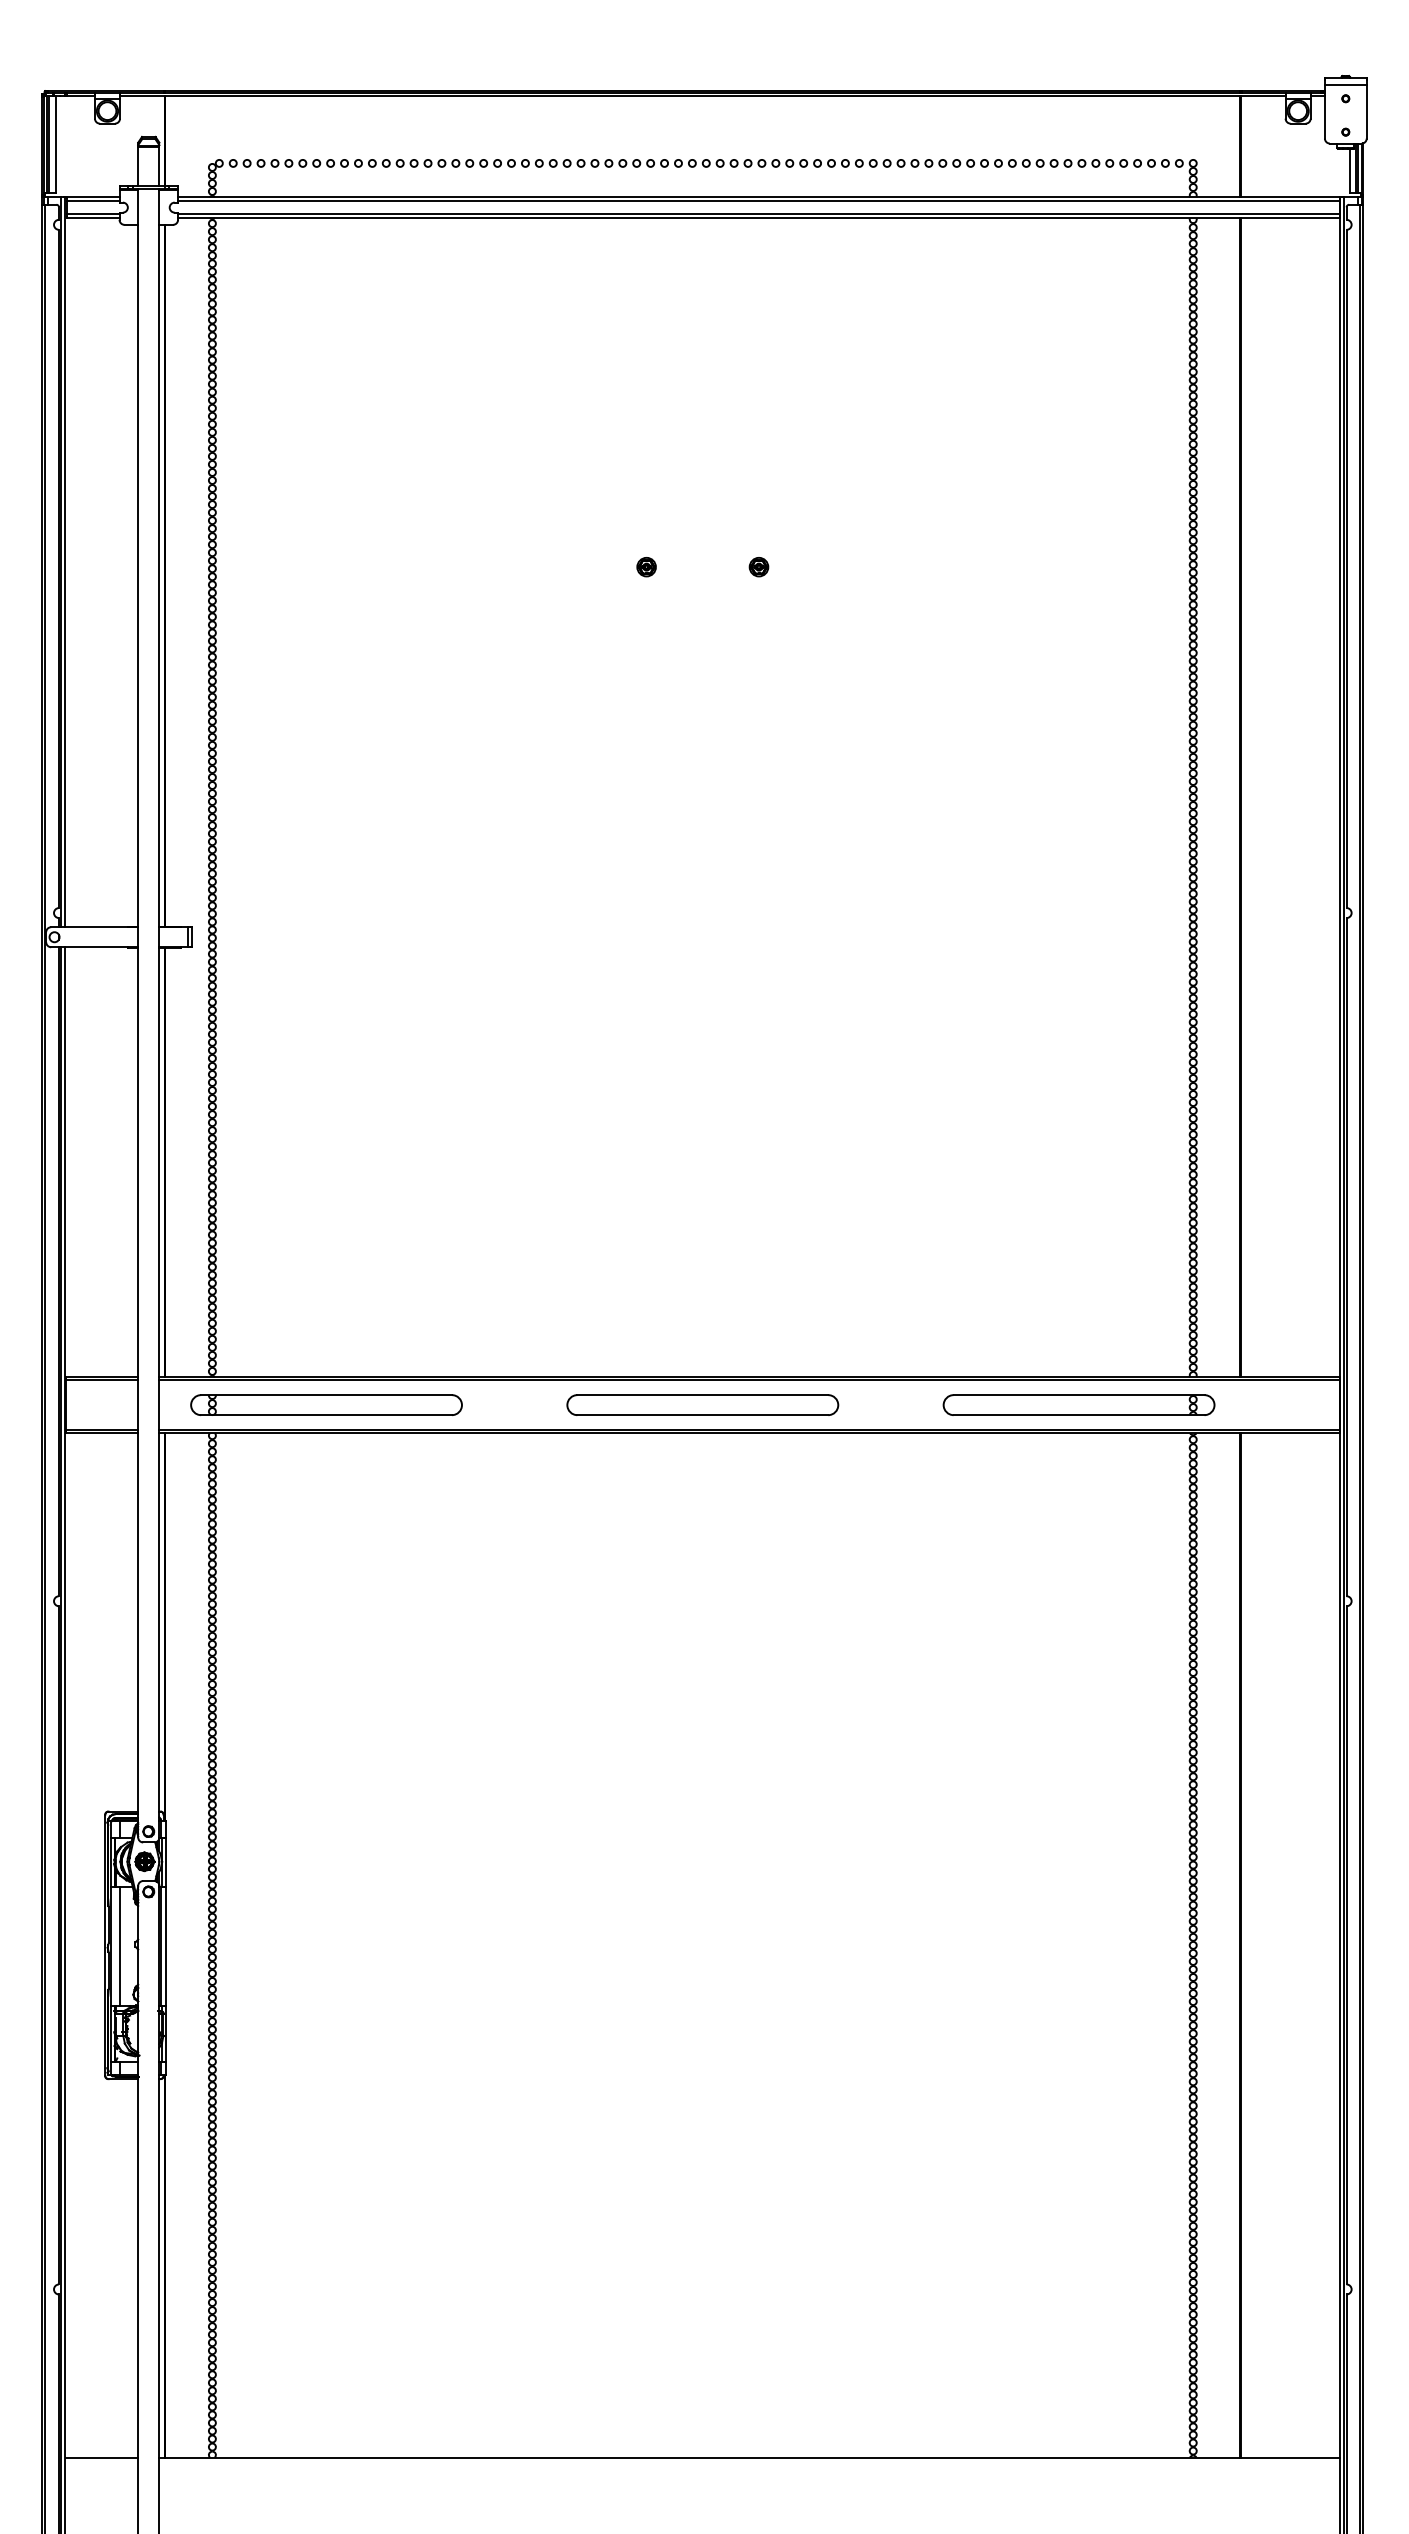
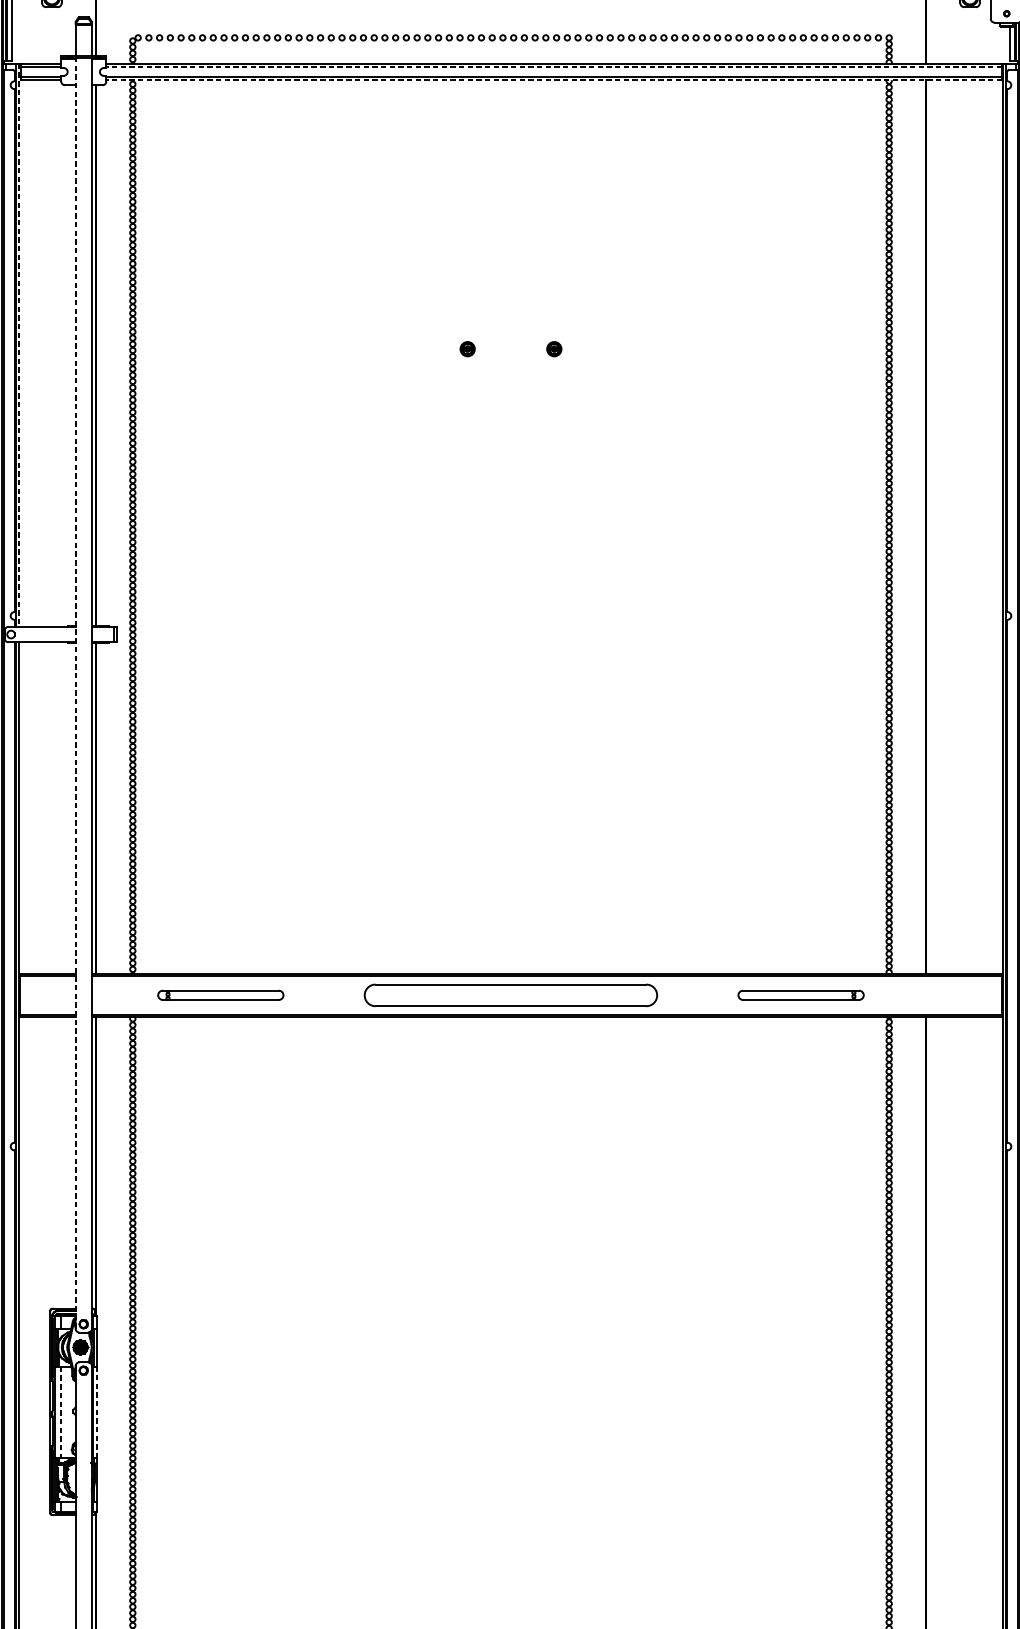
line: (758, 201) -> (553, 67), solid -> dashed
line: (758, 218) -> (553, 80), solid -> dashed
line: (65, 562) -> (19, 345), solid -> dashed
line: (138, 1012) -> (75, 692), solid -> dashed
part: (326, 1404) -> (220, 994), size x0.6
part: (702, 1404) -> (510, 994), size x1.4
part: (1078, 1404) -> (800, 994), size x0.6
line: (165, 1945) -> (96, 1412), solid -> dashed
line: (119, 1946) -> (61, 1412), solid -> dashed

